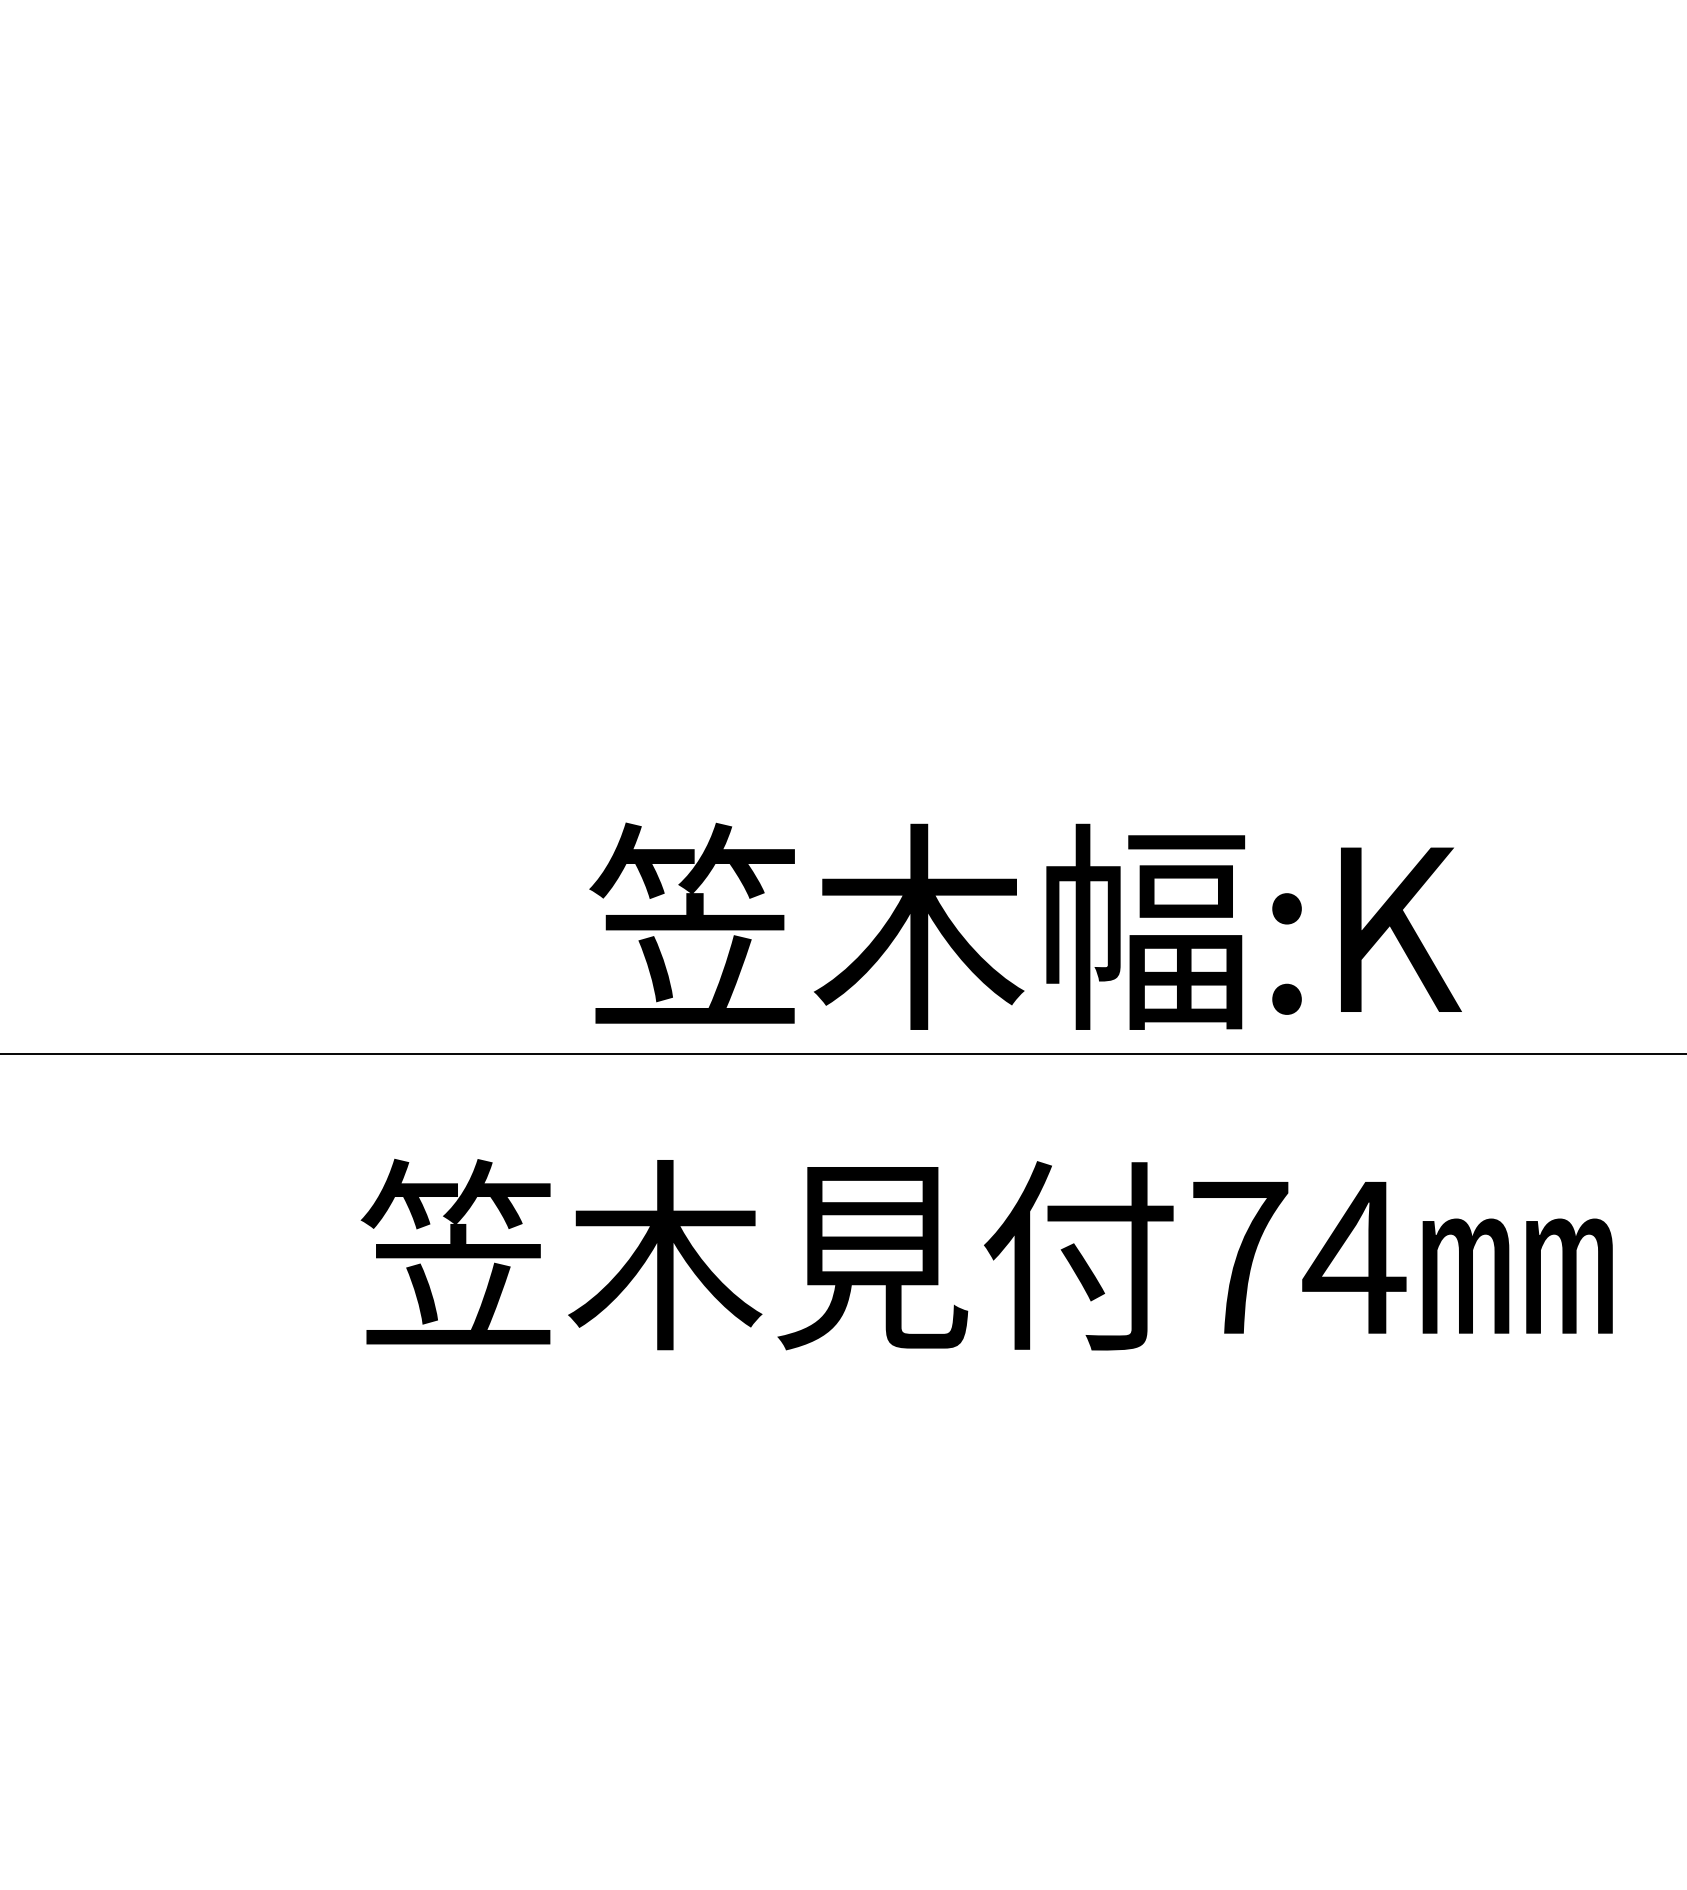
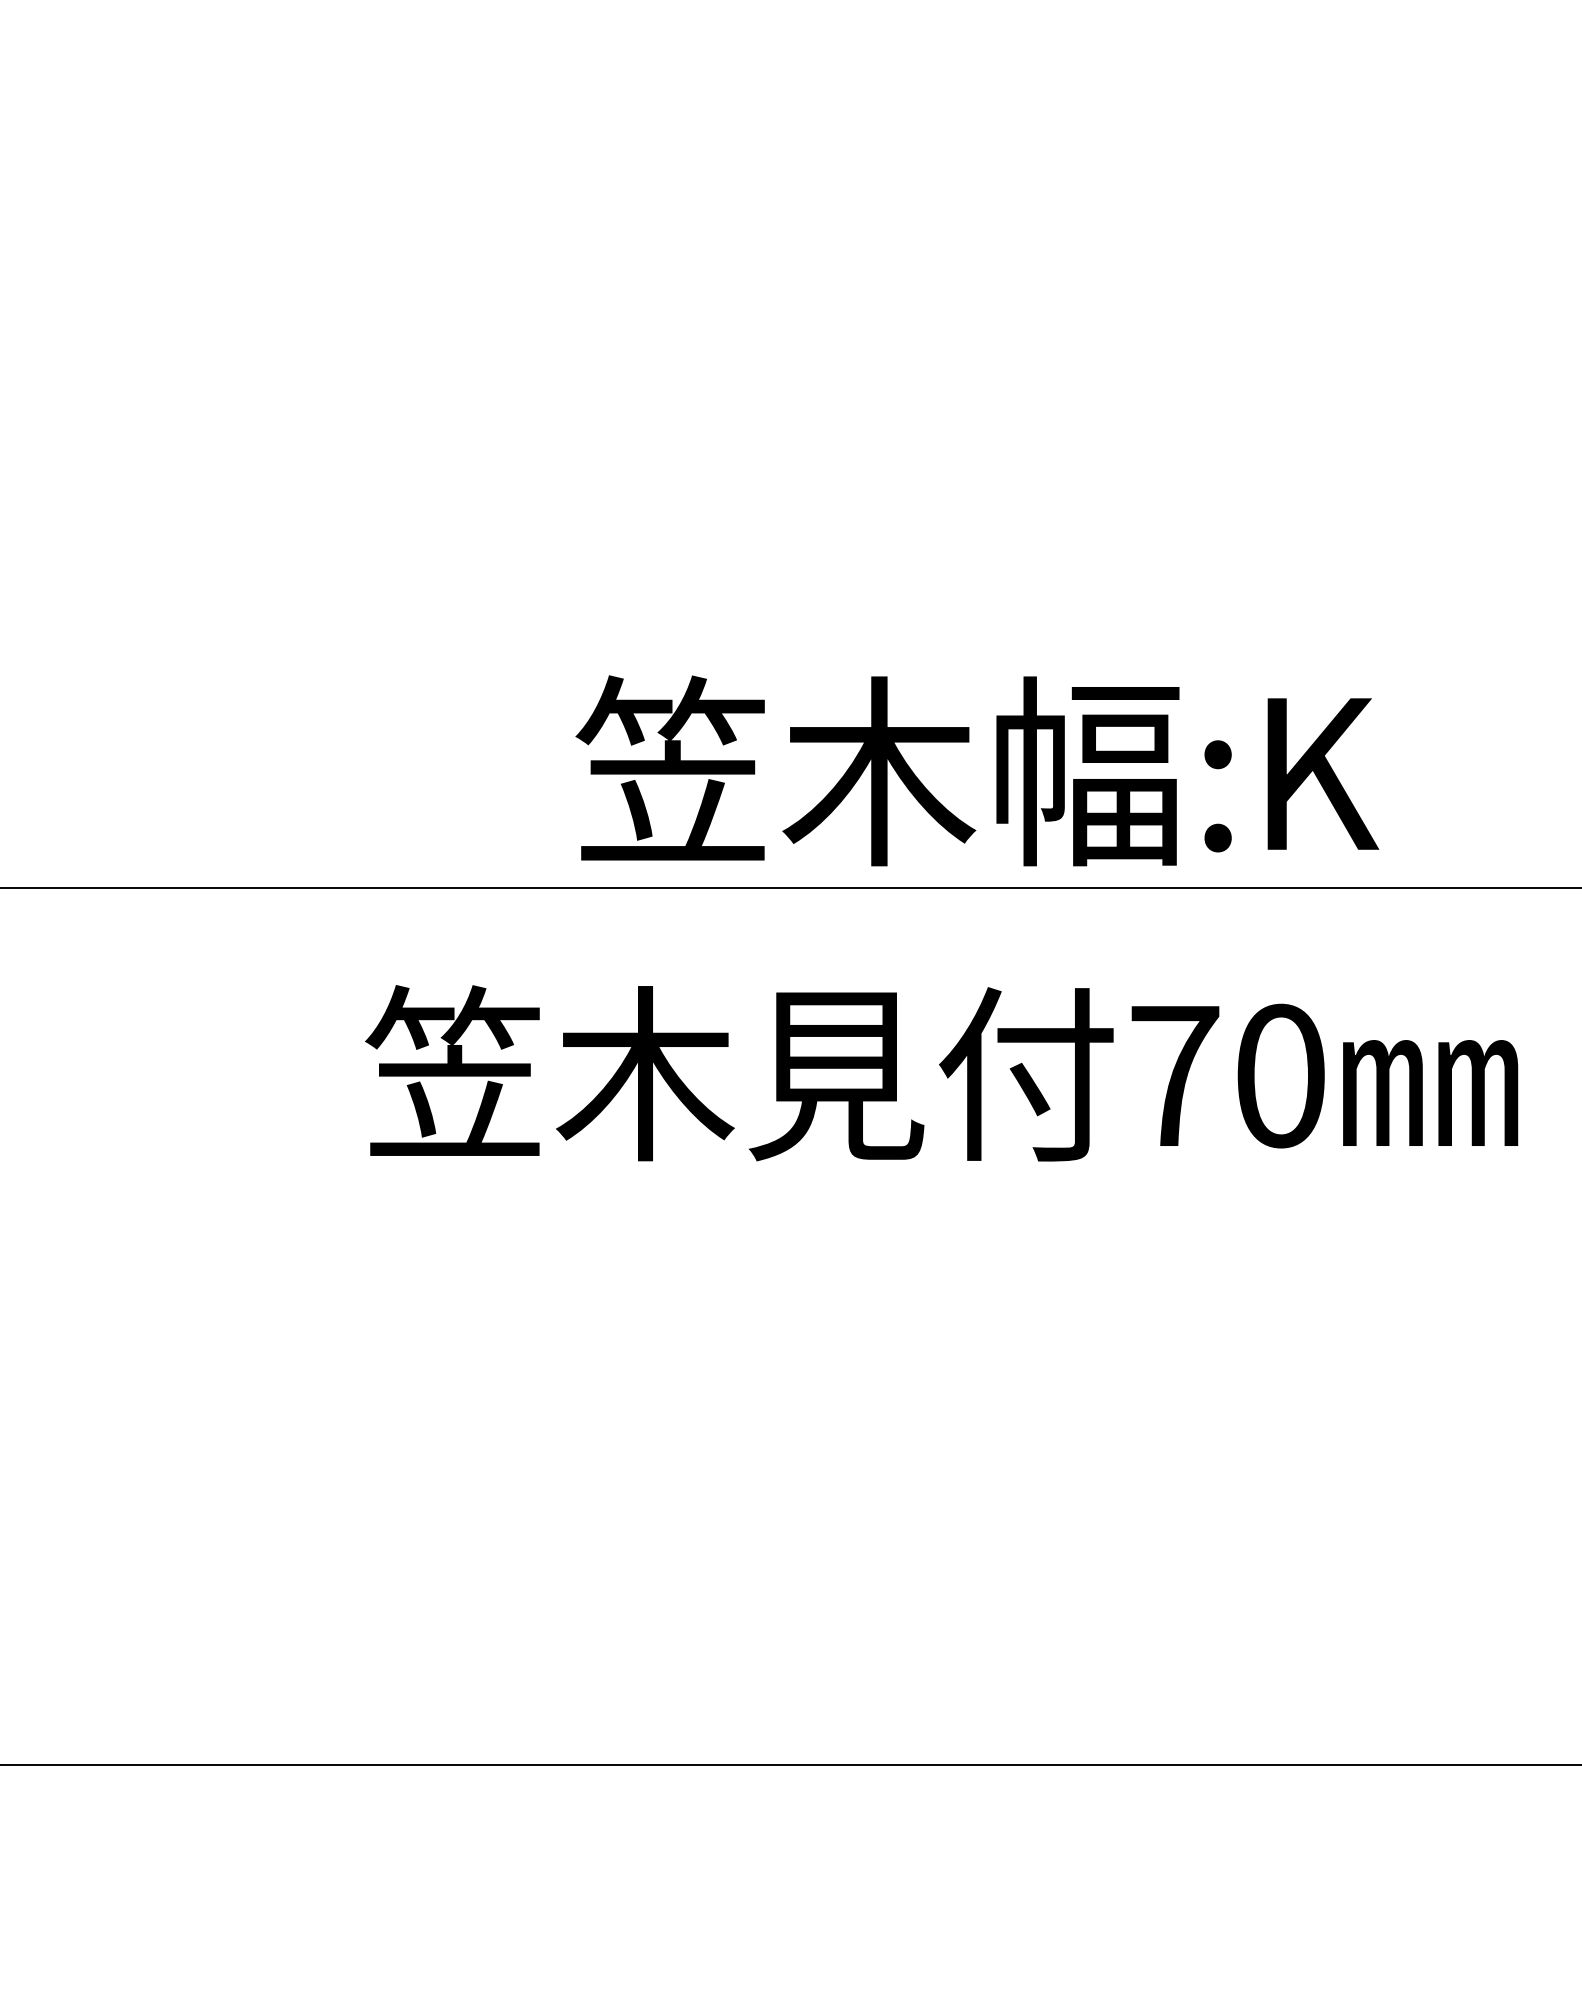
text: (1354, 1257) -> (1280, 1075), 74 -> 70

